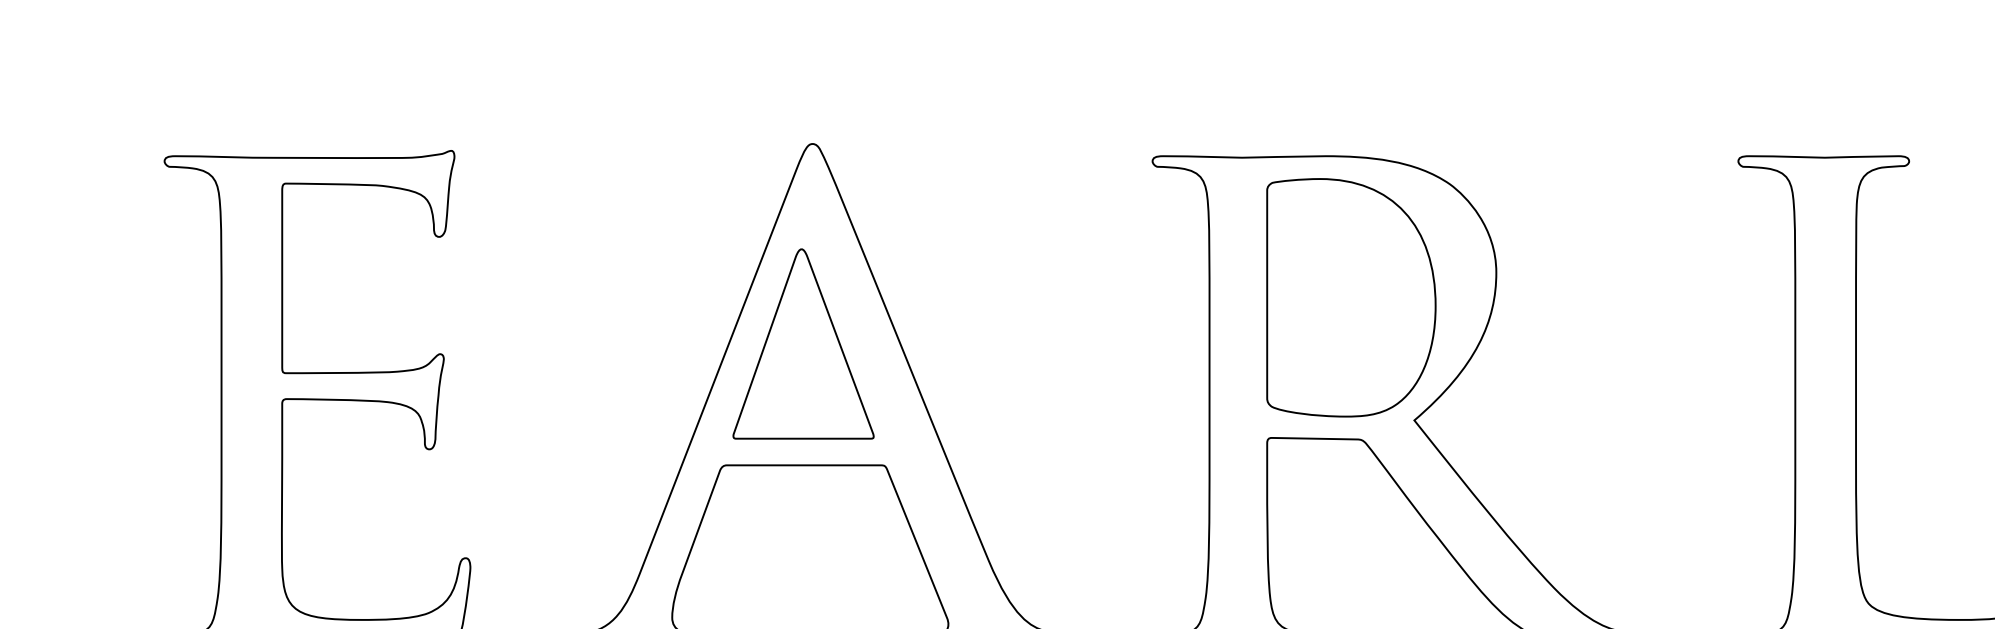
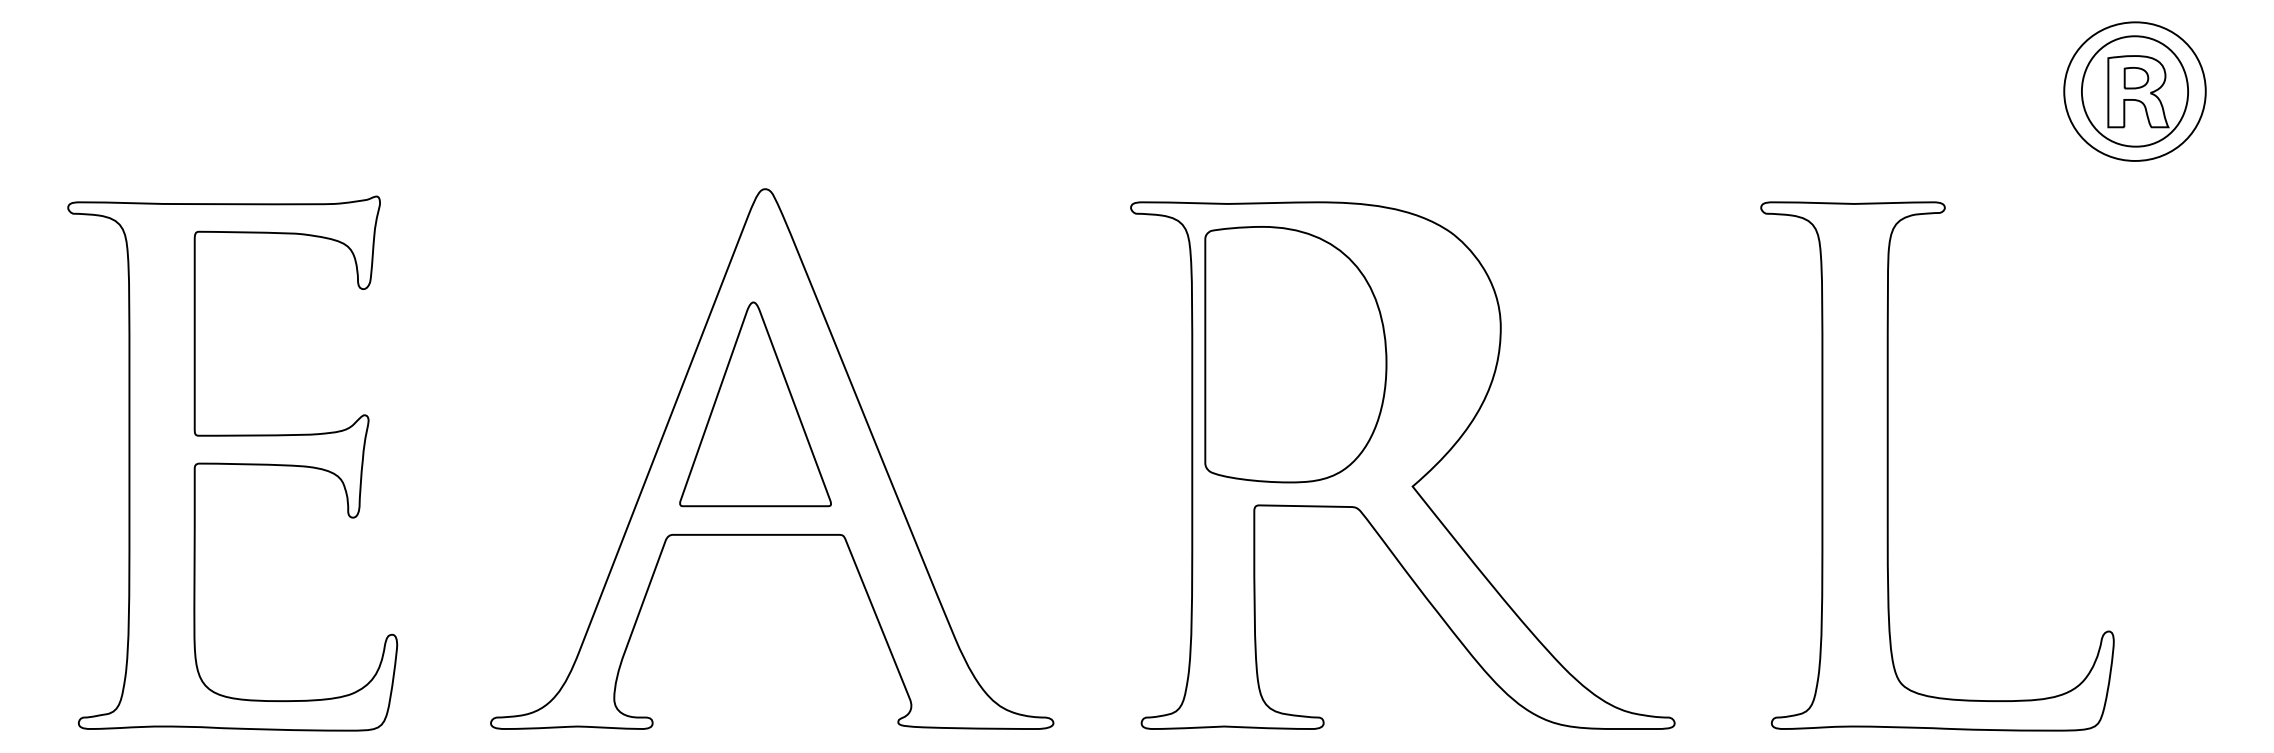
part: (1351, 297) -> (1295, 354), moved

